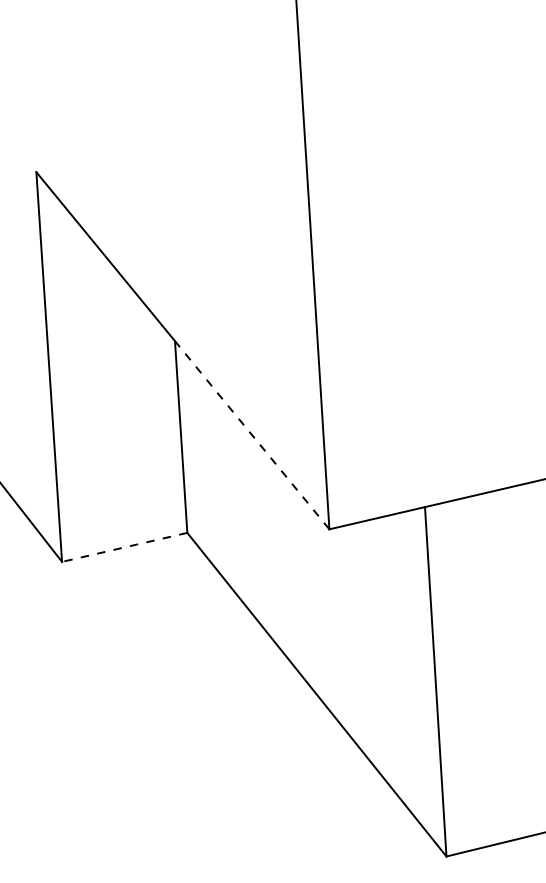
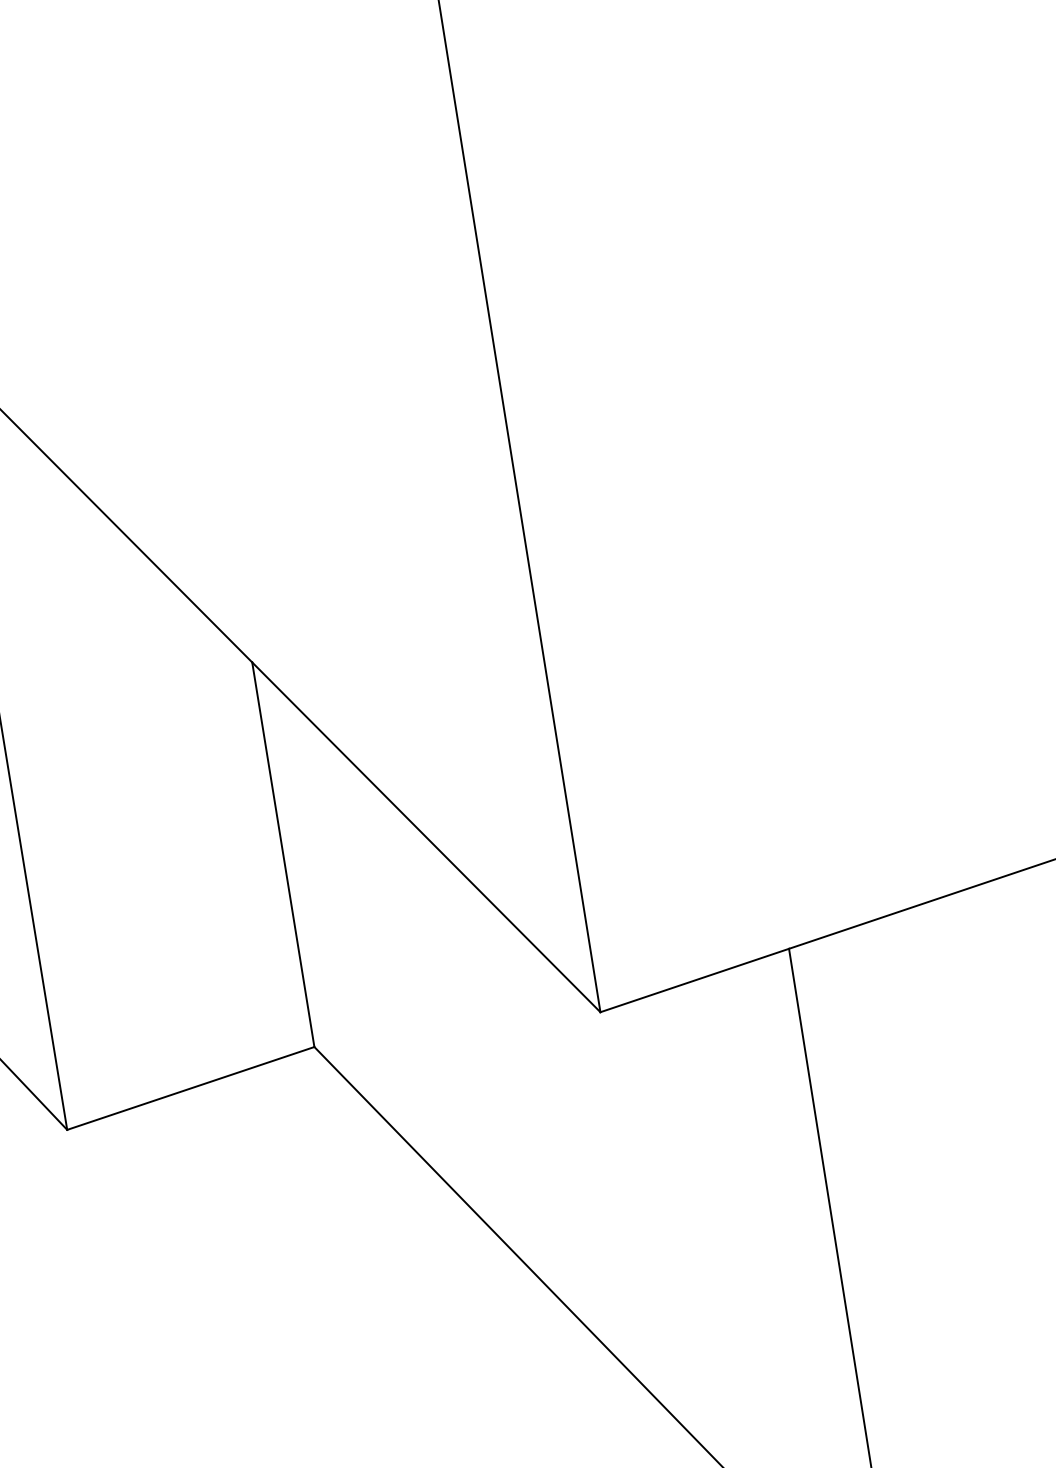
line: (252, 435) -> (426, 837), dashed -> solid
line: (124, 547) -> (190, 1088), dashed -> solid

